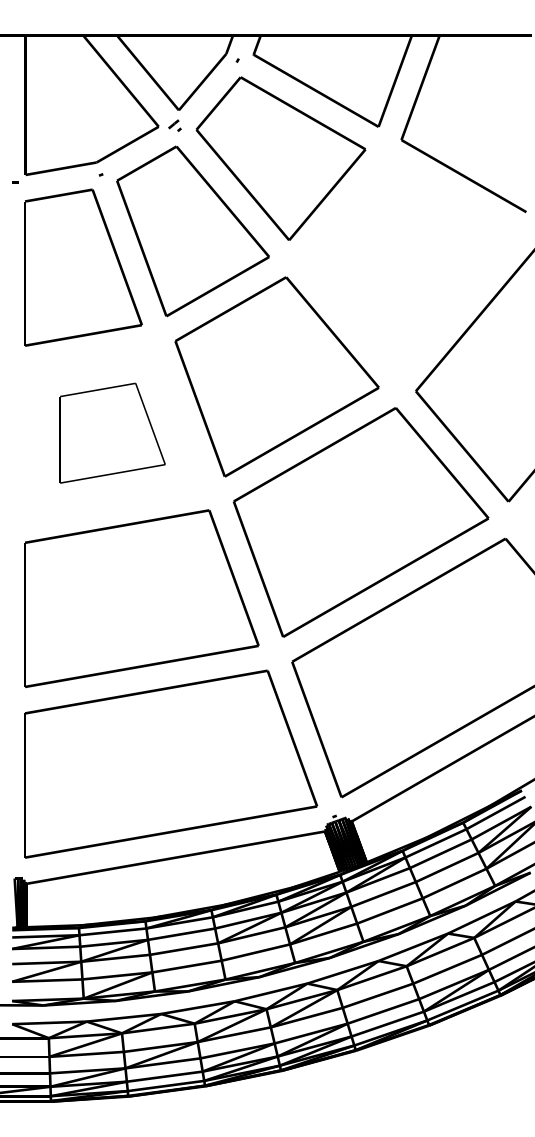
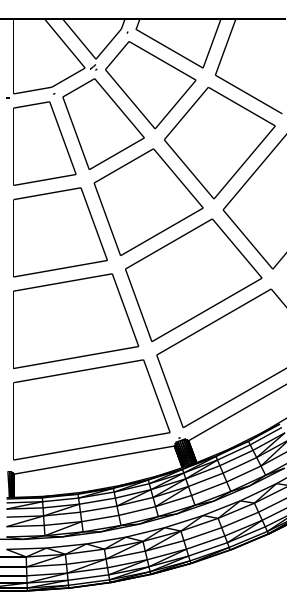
part: (409, 267) -> (219, 143), added
part: (112, 433) -> (60, 232), size x1.67

